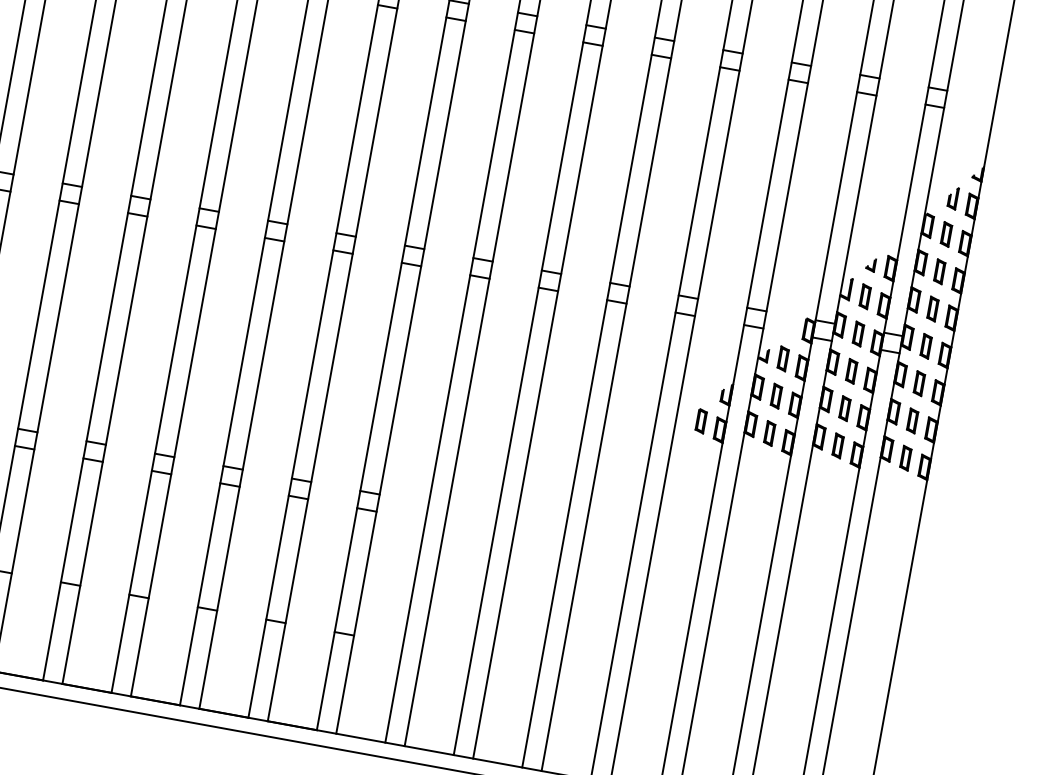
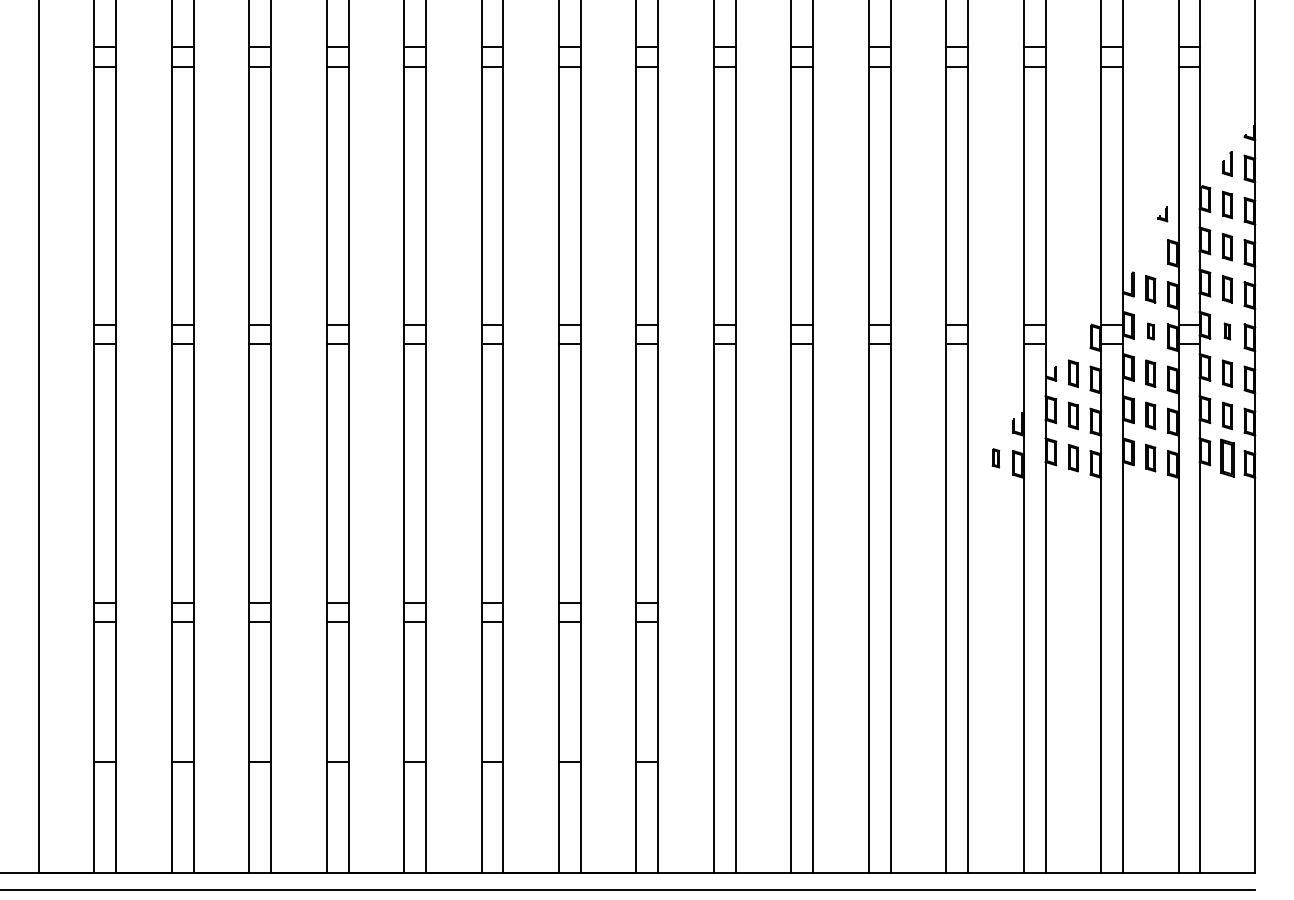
part: (870, 265) -> (1162, 214), moved
part: (858, 333) -> (1150, 331), size x0.6
part: (926, 346) -> (1227, 331), size x0.6
part: (700, 421) -> (995, 458), size x0.7
part: (906, 457) -> (1227, 457), size x1.4

